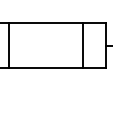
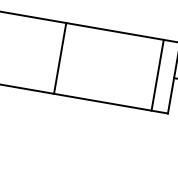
line: (8, 45) -> (59, 58), moved
line: (83, 45) -> (157, 75), moved

